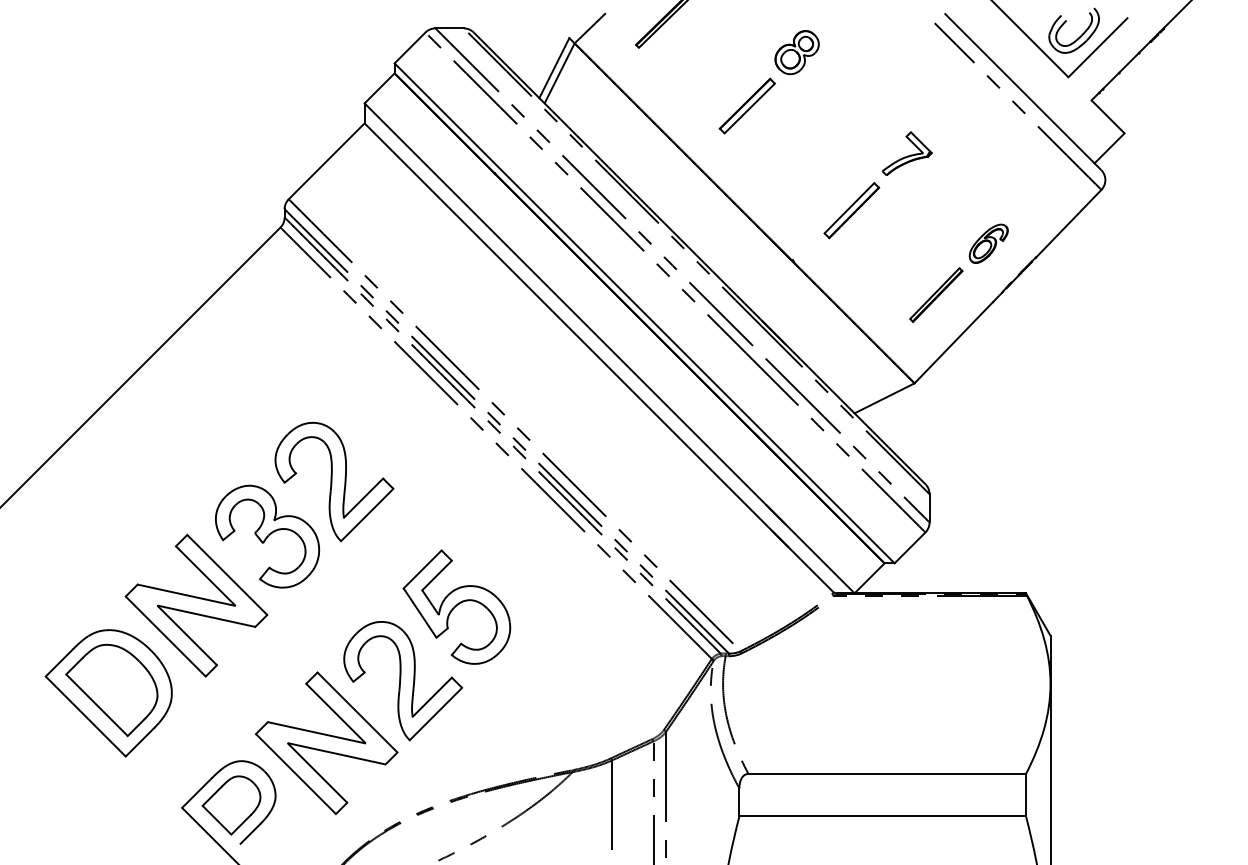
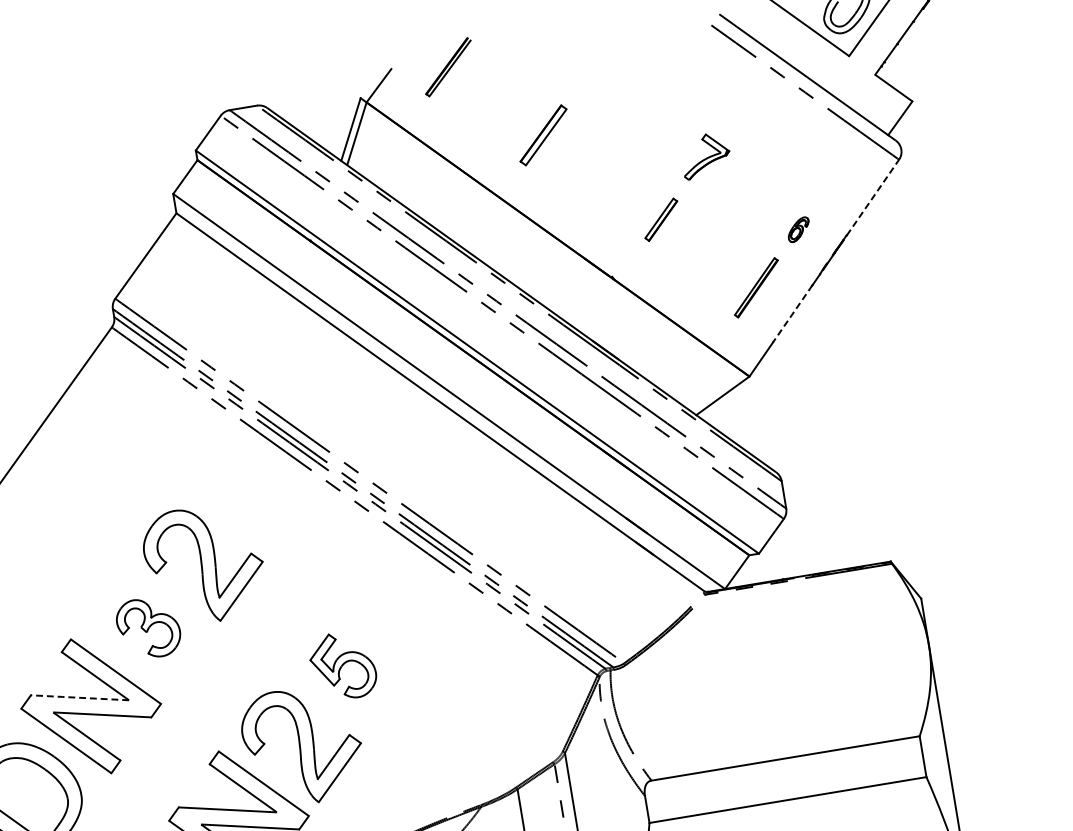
part: (796, 52) -> (582, 75), removed
part: (851, 210) -> (660, 219), size x0.7
line: (1068, 223) -> (872, 197), solid -> dashed
part: (988, 243) -> (798, 229), size x0.6
line: (968, 327) -> (792, 313), solid -> dashed
part: (267, 536) -> (148, 628), size x0.6
line: (186, 595) -> (79, 698), solid -> dashed
part: (456, 606) -> (342, 665), size x0.6

